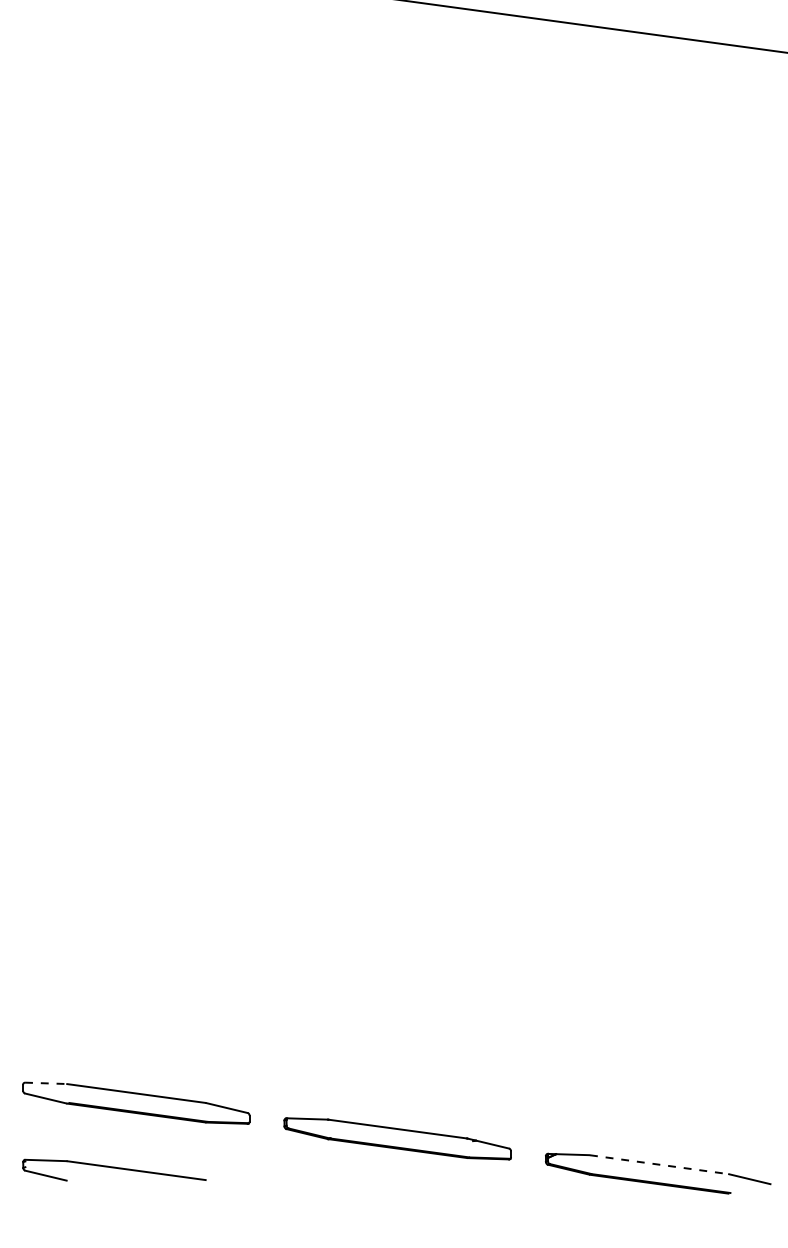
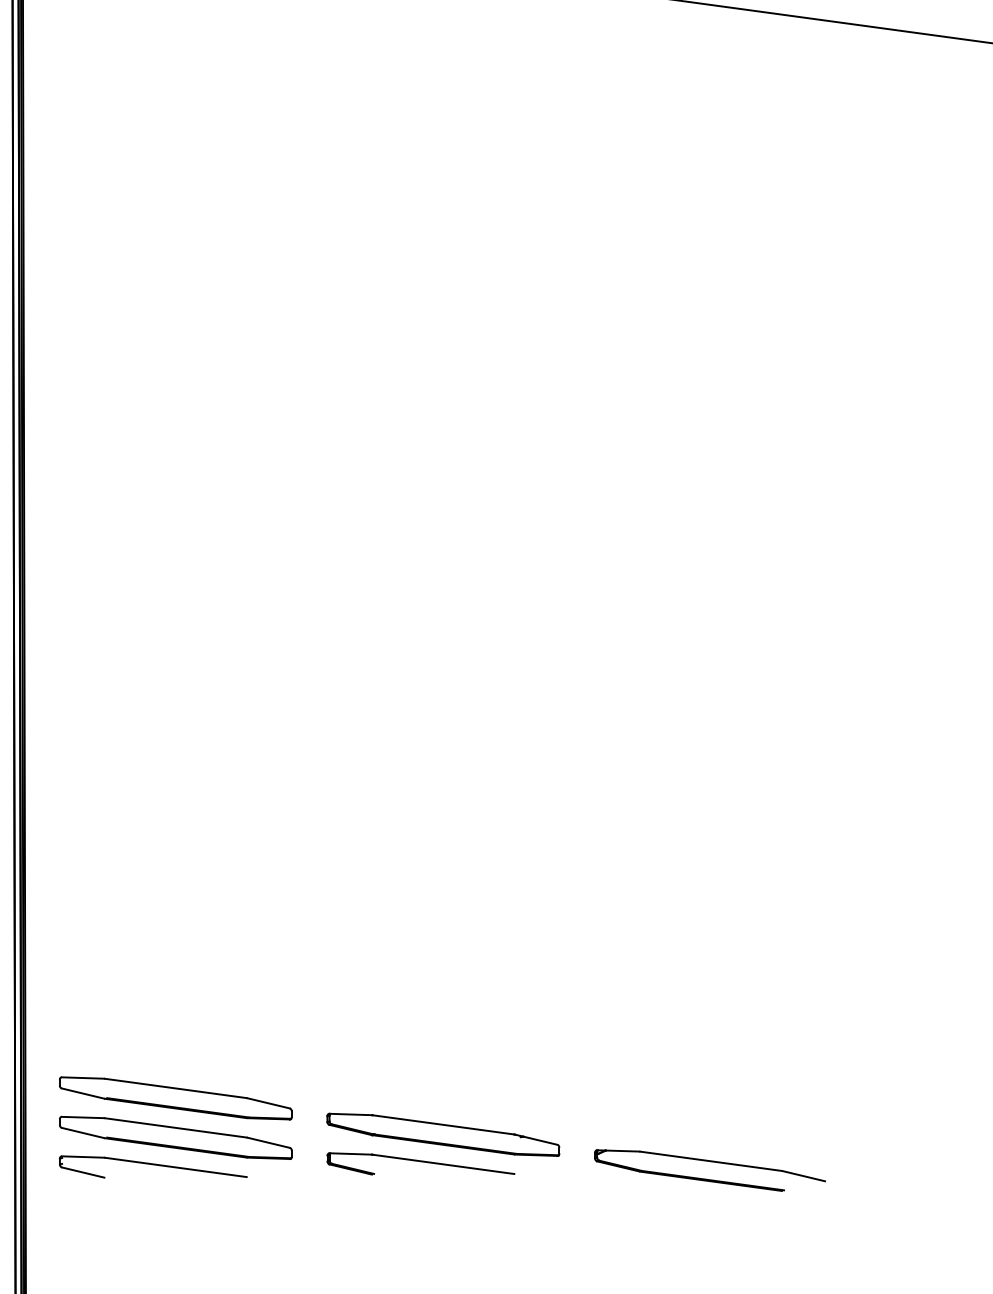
line: (46, 1083) -> (83, 1078), dashed -> solid
part: (136, 1141) -> (175, 1137), added
line: (659, 1164) -> (711, 1161), dashed -> solid
part: (375, 1166) -> (420, 1163), added

